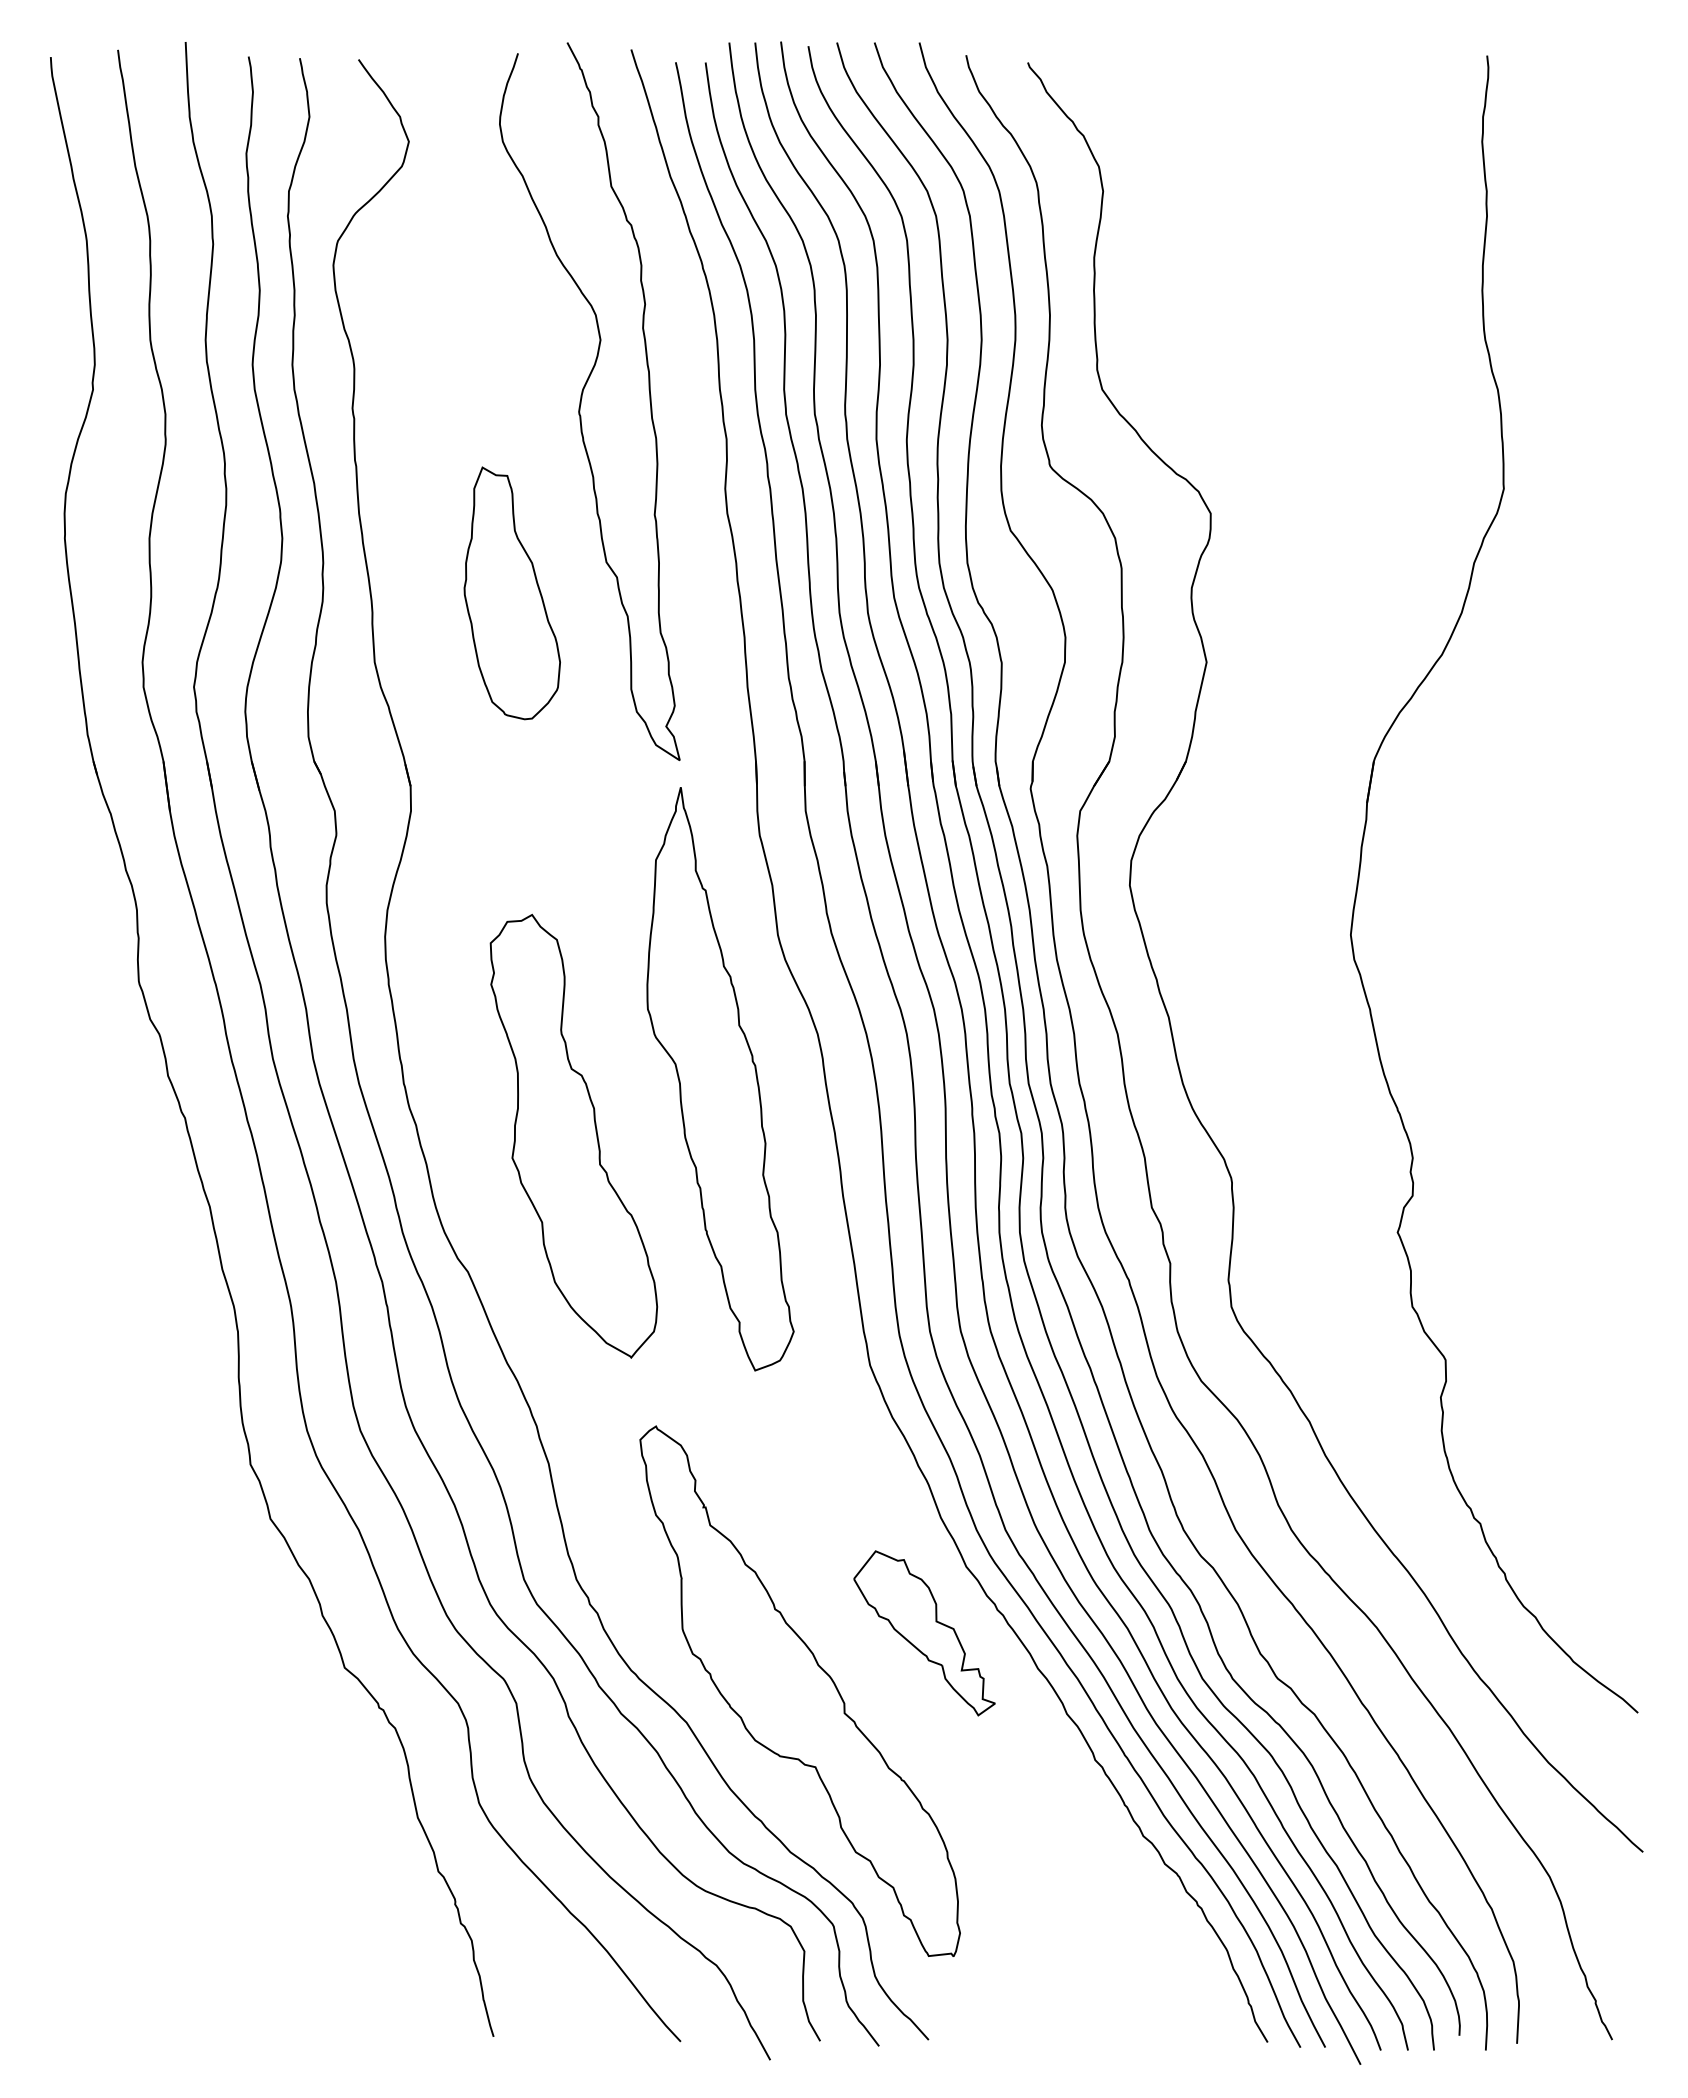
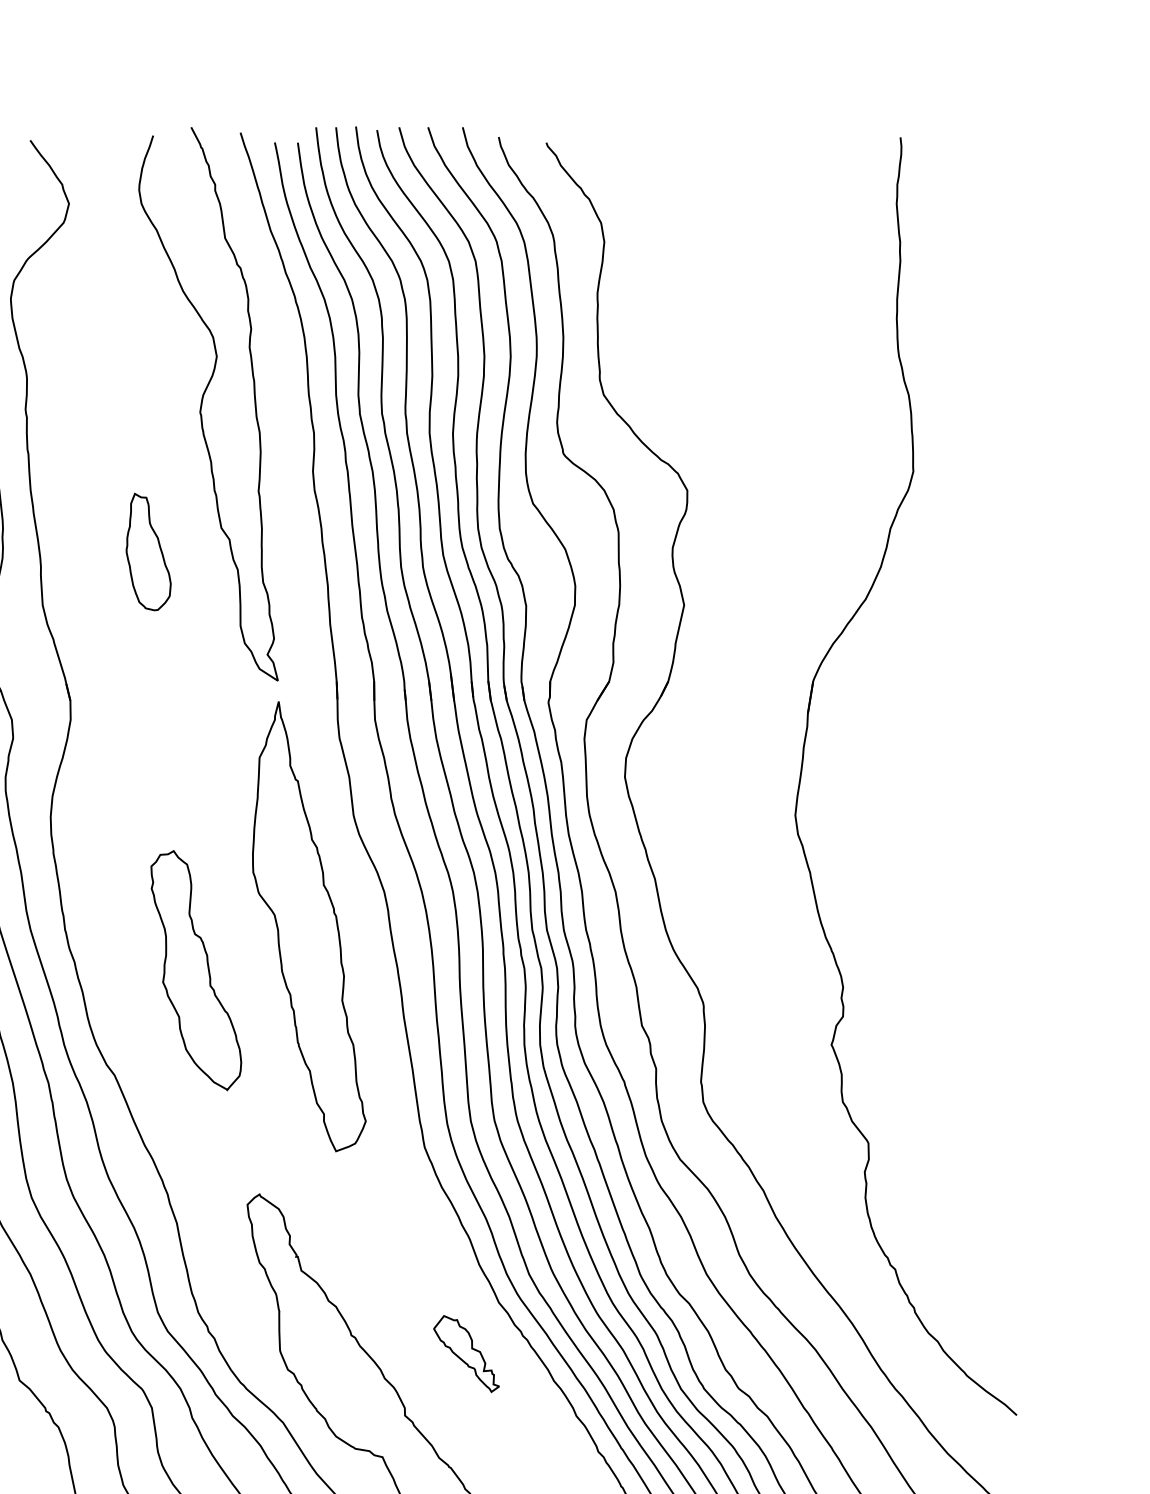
part: (511, 593) -> (148, 552), size x0.6
part: (573, 1135) -> (195, 970), size x0.7
part: (924, 1633) -> (466, 1354), size x0.6

